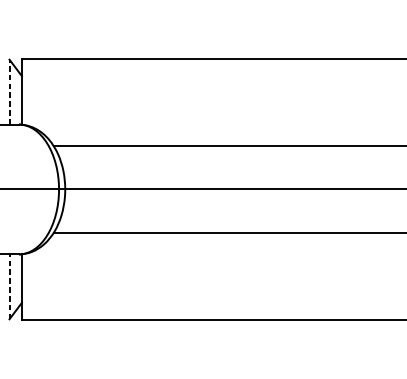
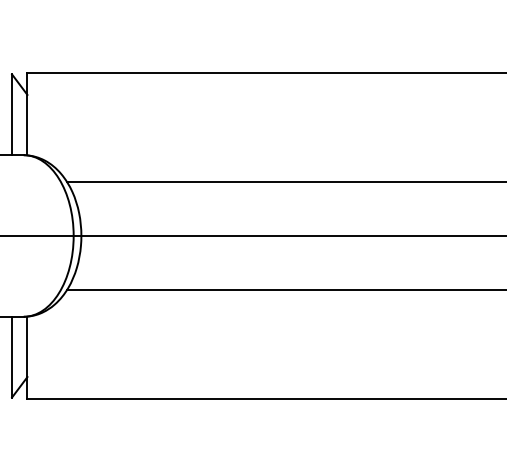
line: (9, 91) -> (12, 114), dashed -> solid
line: (9, 286) -> (12, 356), dashed -> solid

